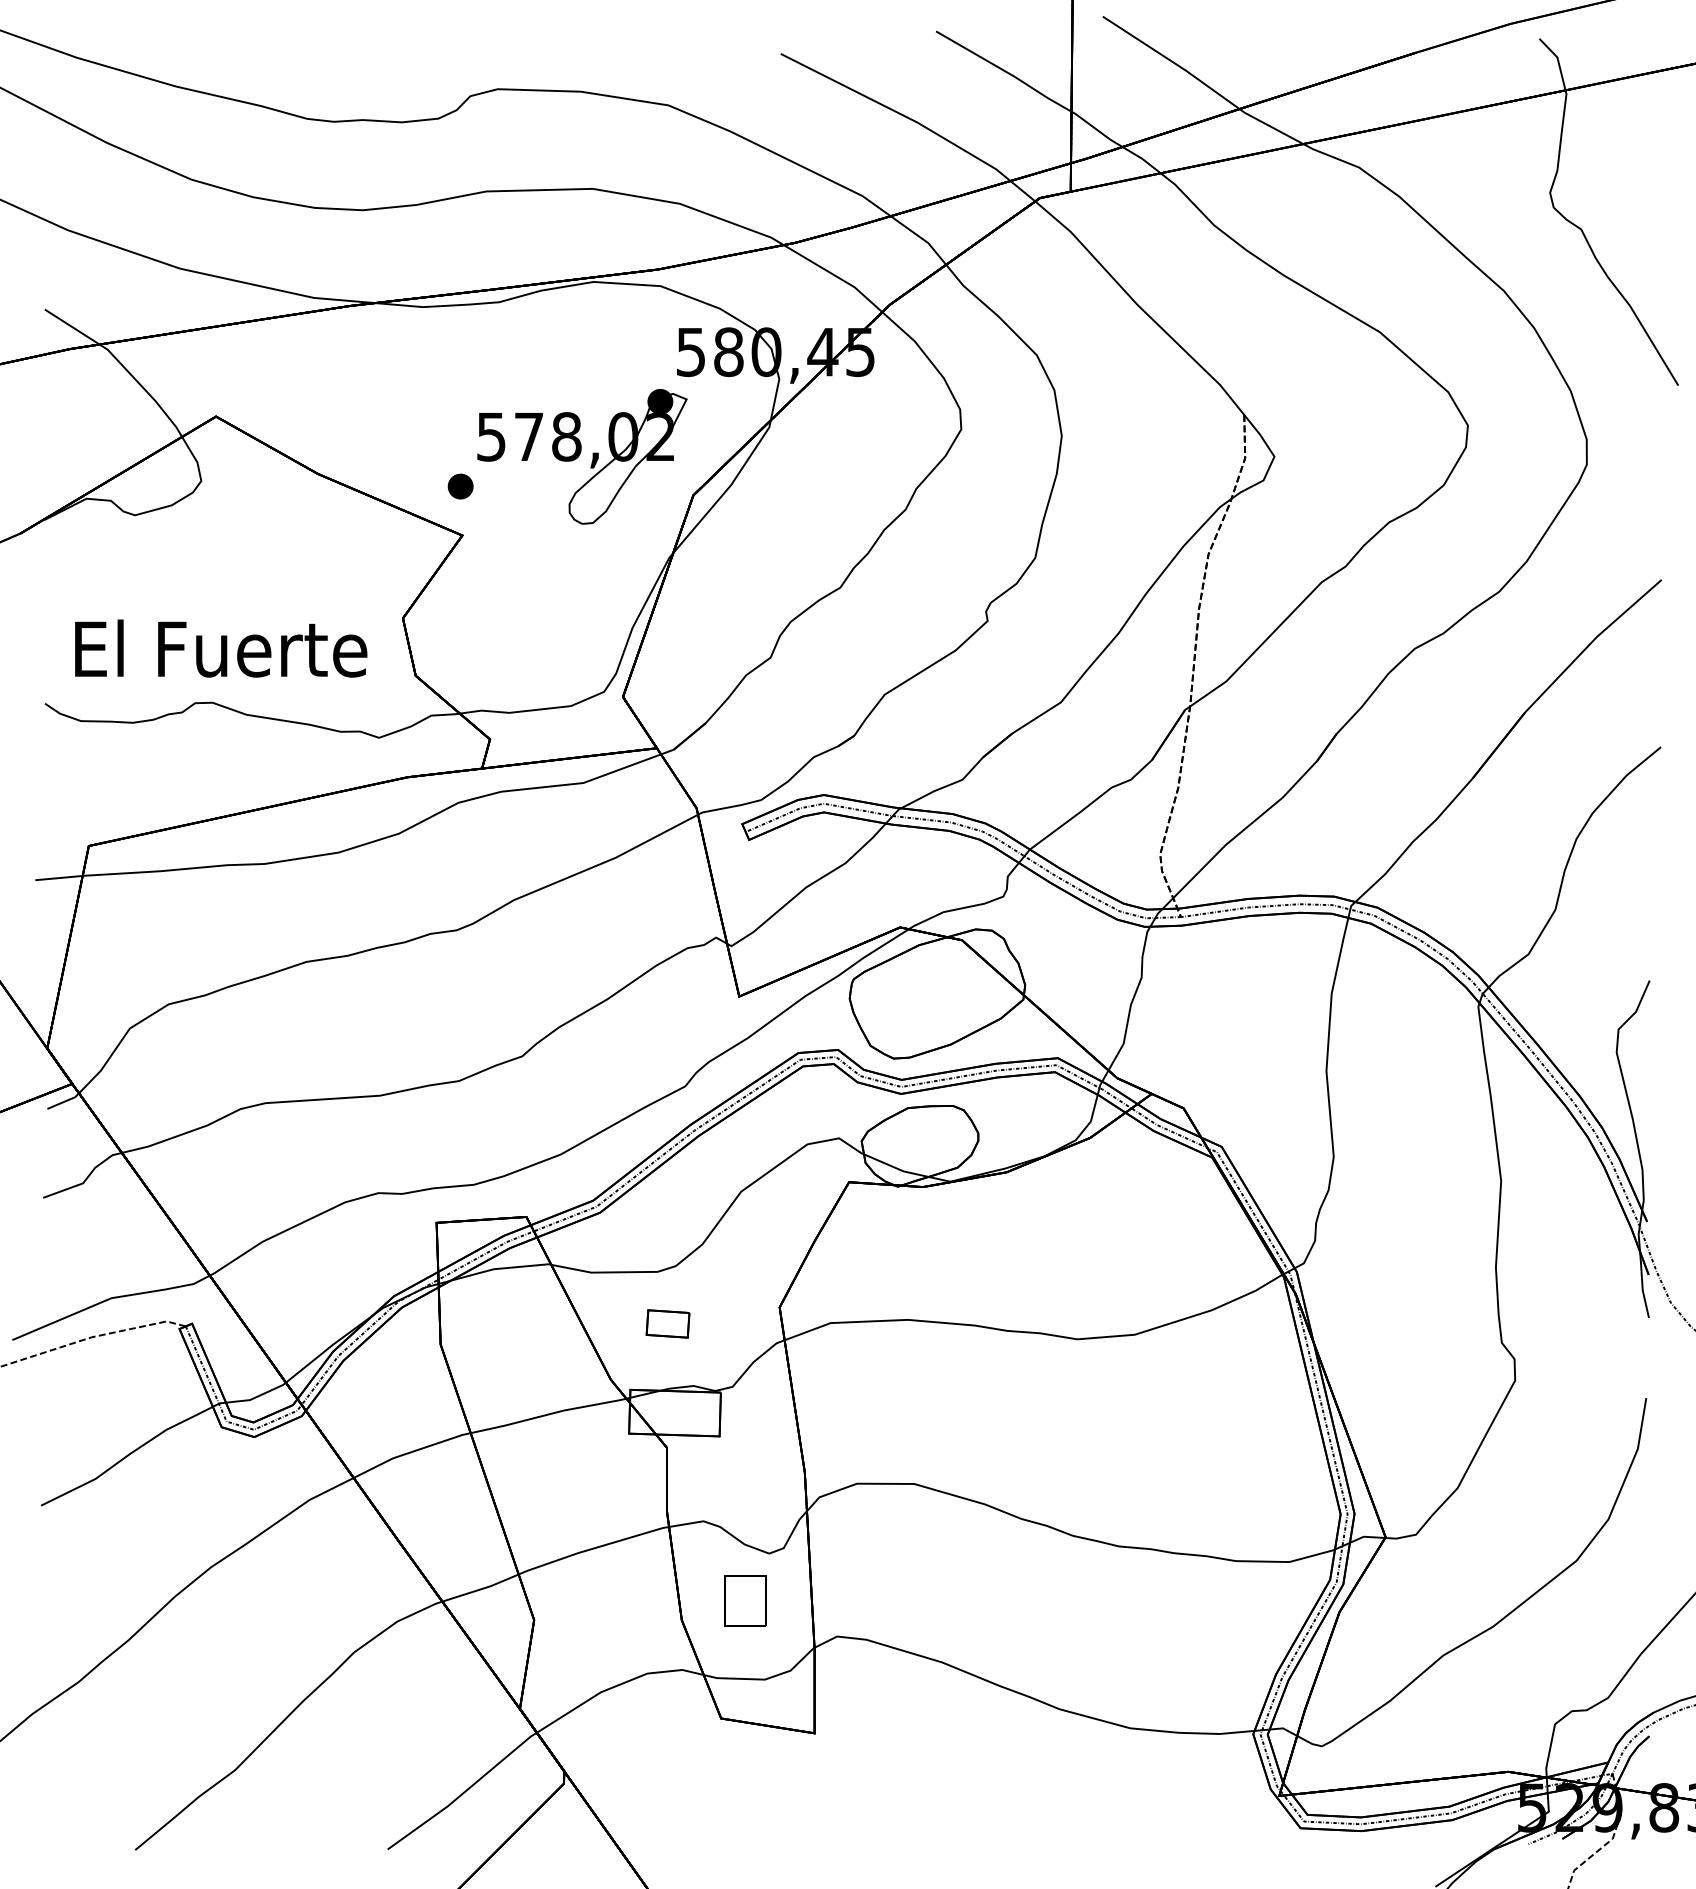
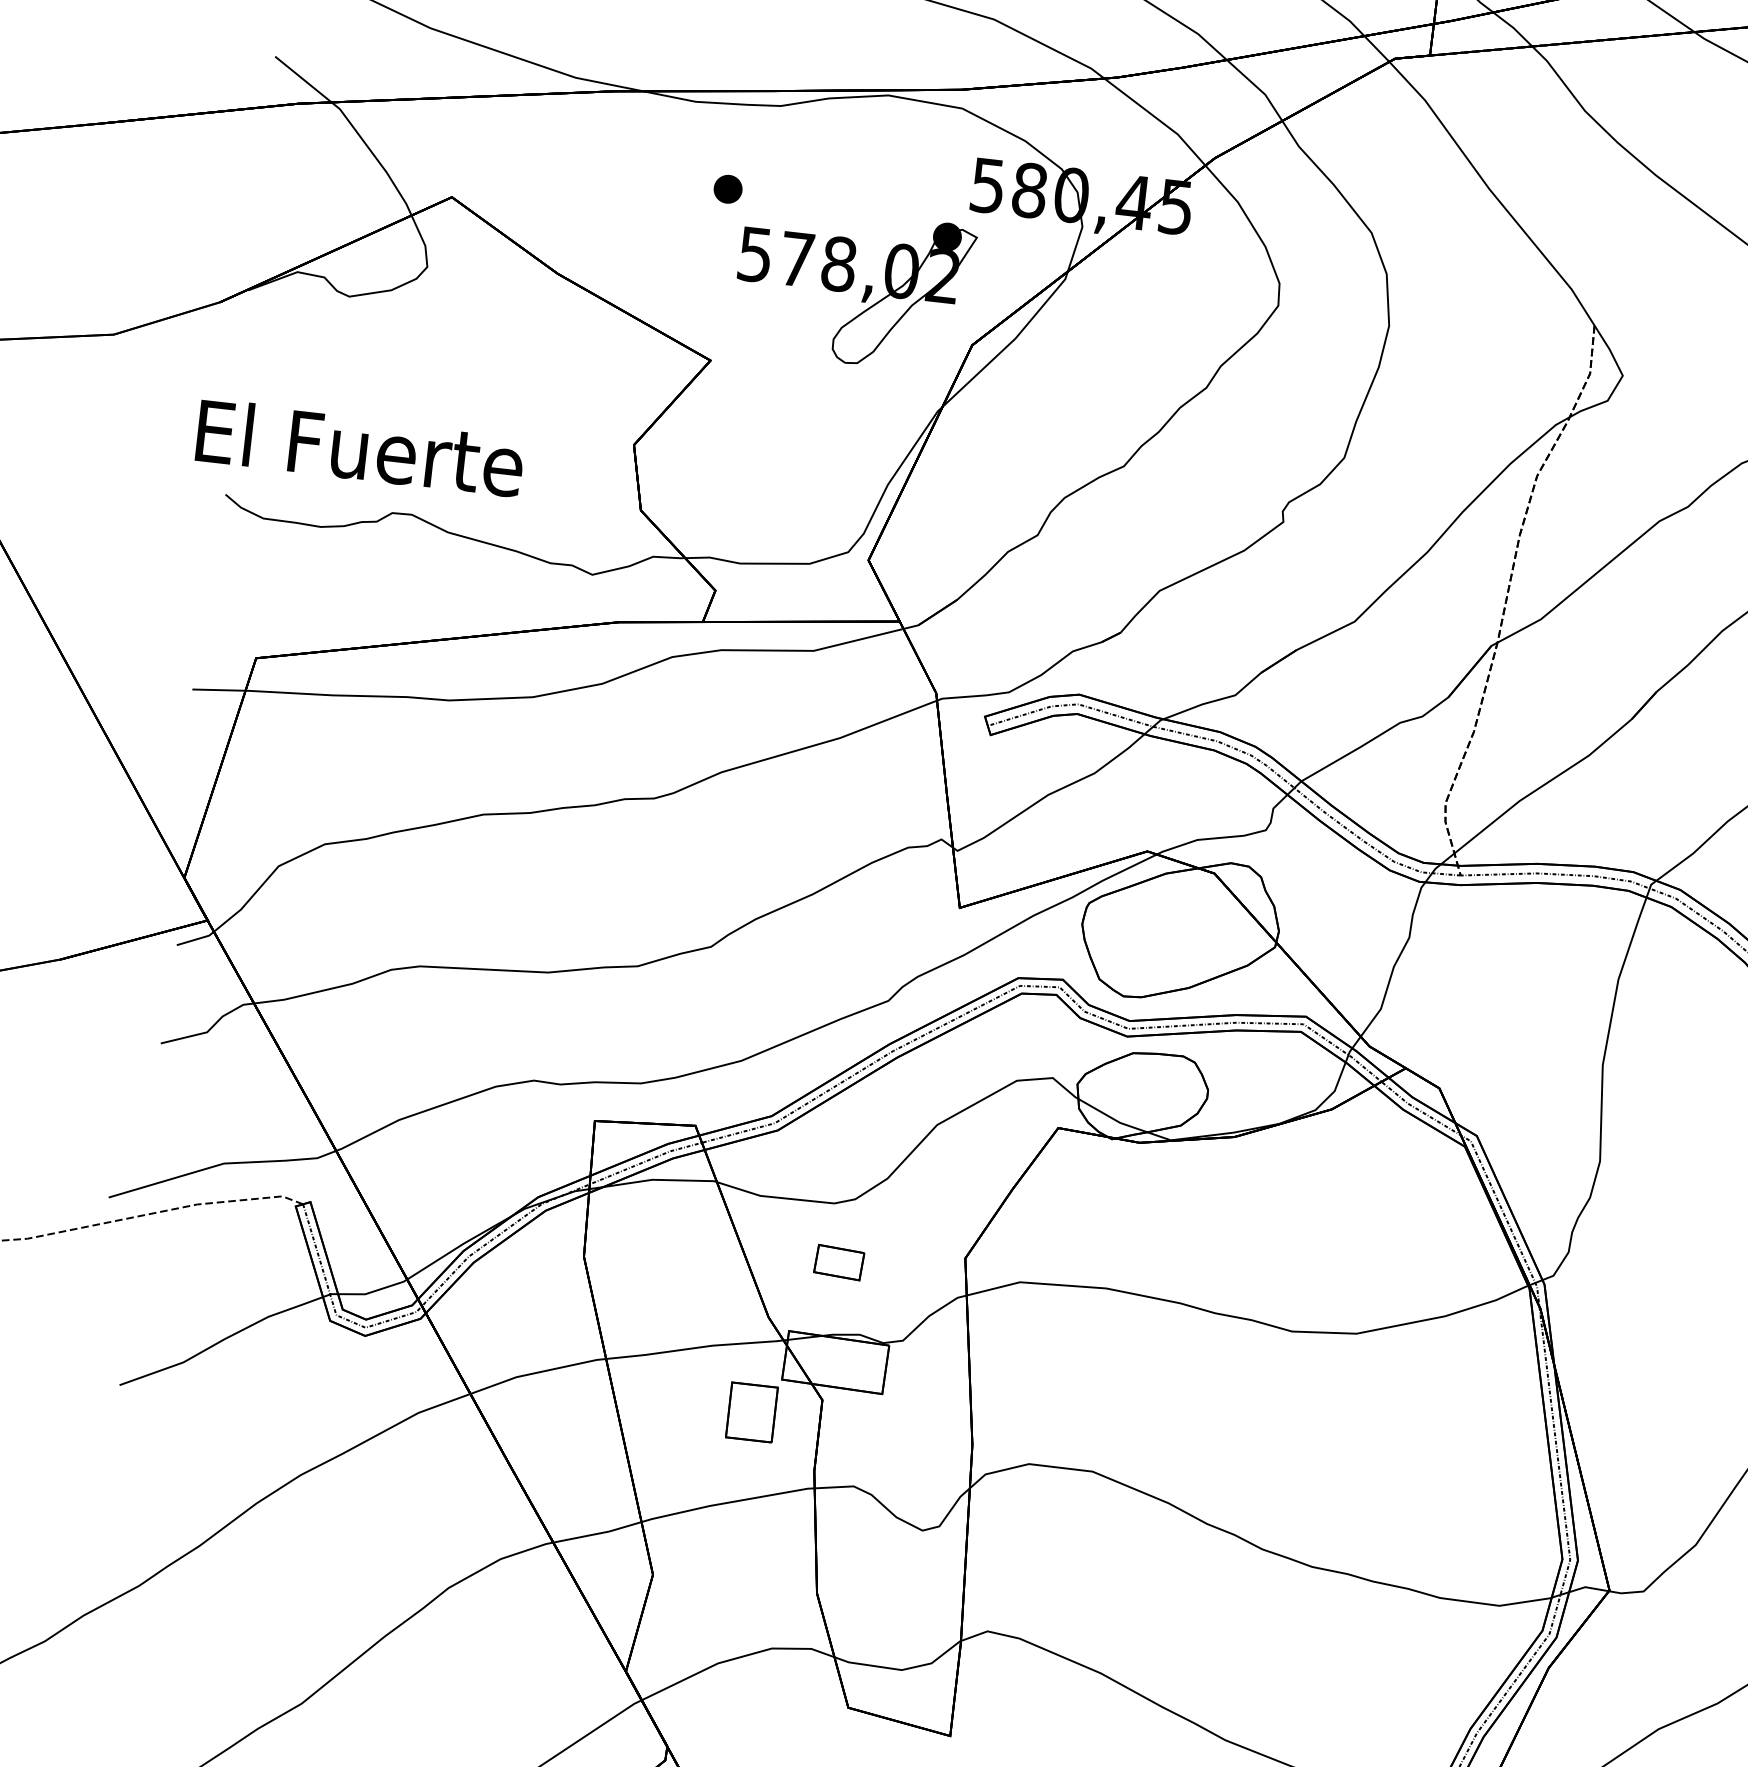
part: (460, 486) -> (727, 189), moved
text: (221, 648) -> (360, 447), moved
part: (745, 1600) -> (751, 1411), moved

